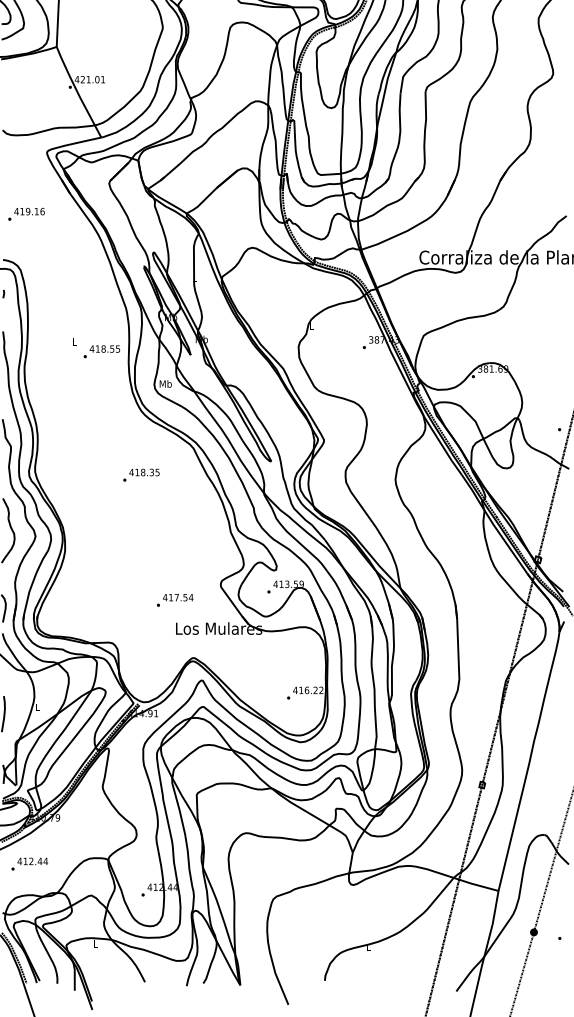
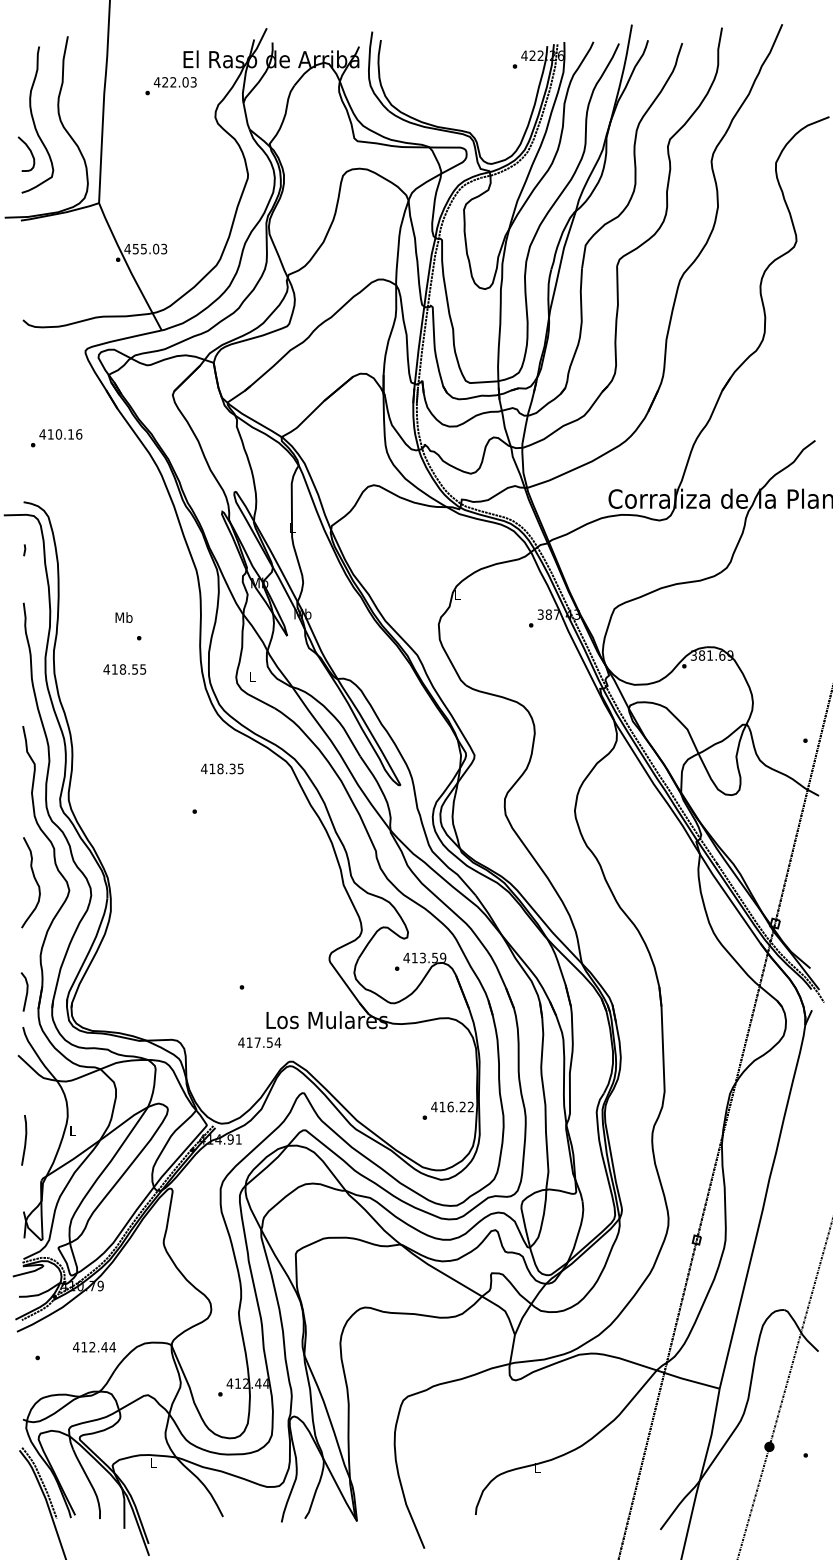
text: (92, 79) -> (149, 248), 421.01 -> 455.03
text: (27, 211) -> (58, 434), 419.16 -> 410.16
text: (74, 341) -> (123, 617), L -> Mb
text: (104, 349) -> (124, 669), moved
text: (165, 383) -> (251, 676), Mb -> L
text: (144, 472) -> (222, 768), moved
text: (178, 597) -> (259, 1042), moved
text: (32, 861) -> (93, 1347), moved

